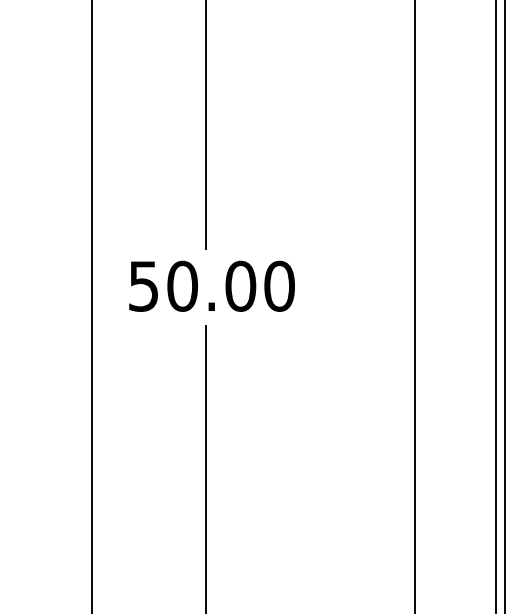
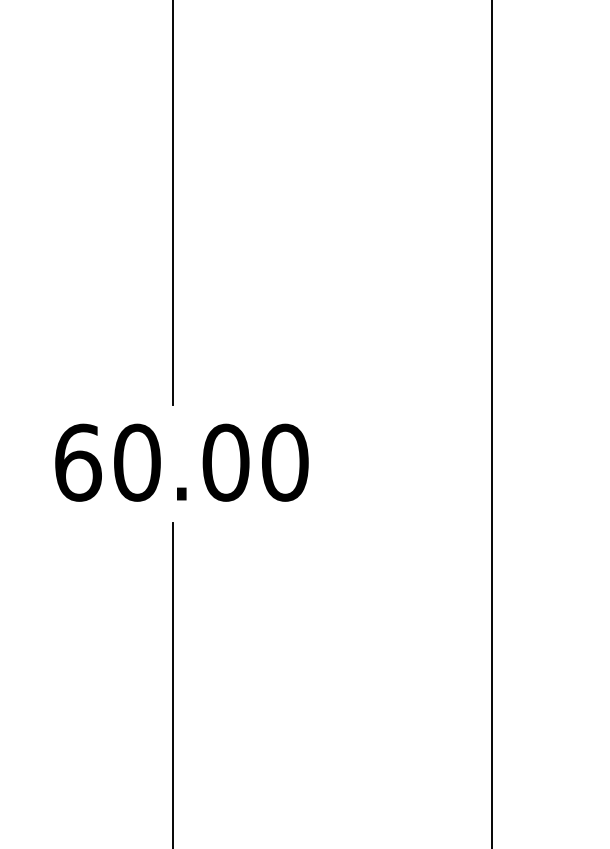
text: (143, 285) -> (77, 461), 50.00 -> 60.00

